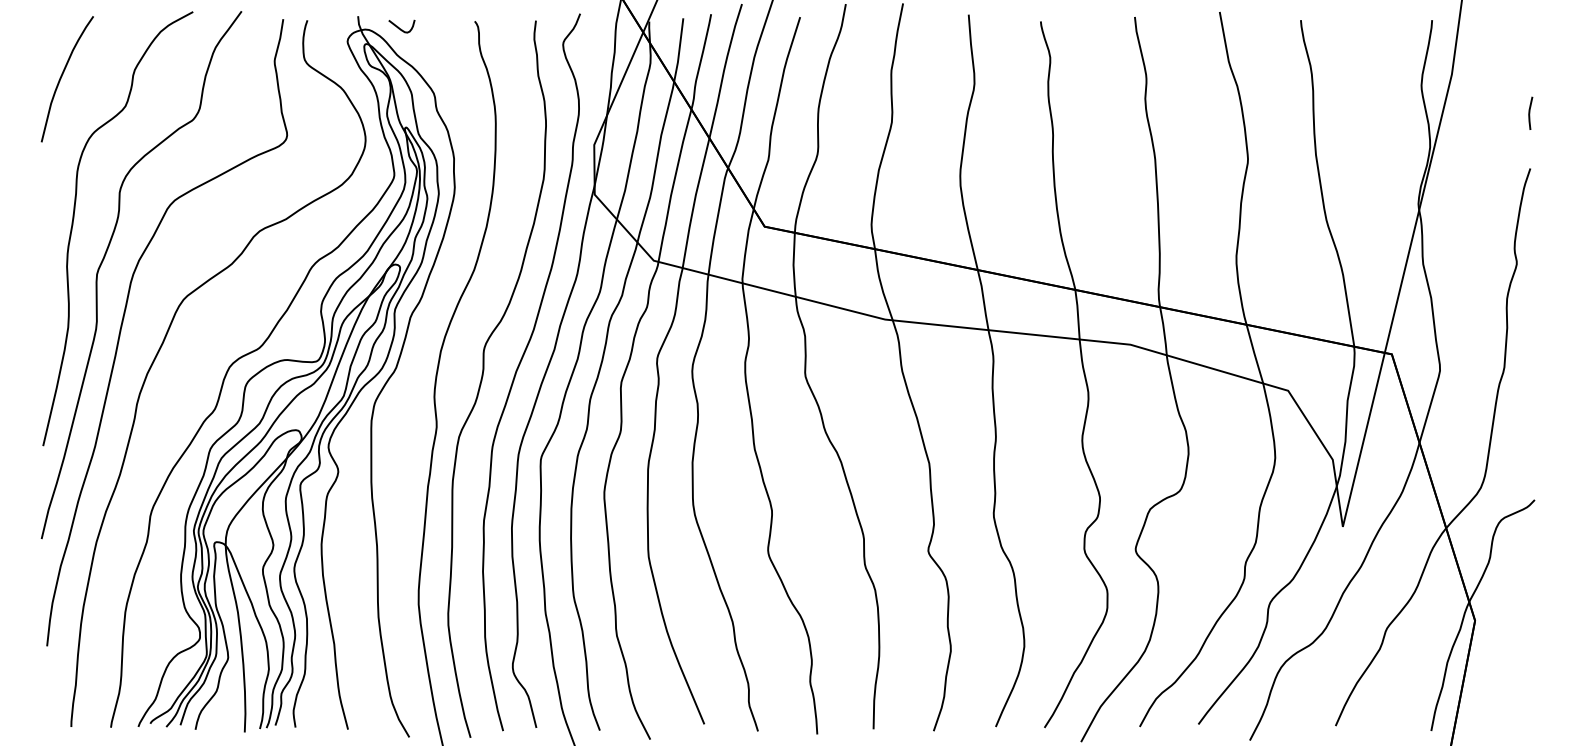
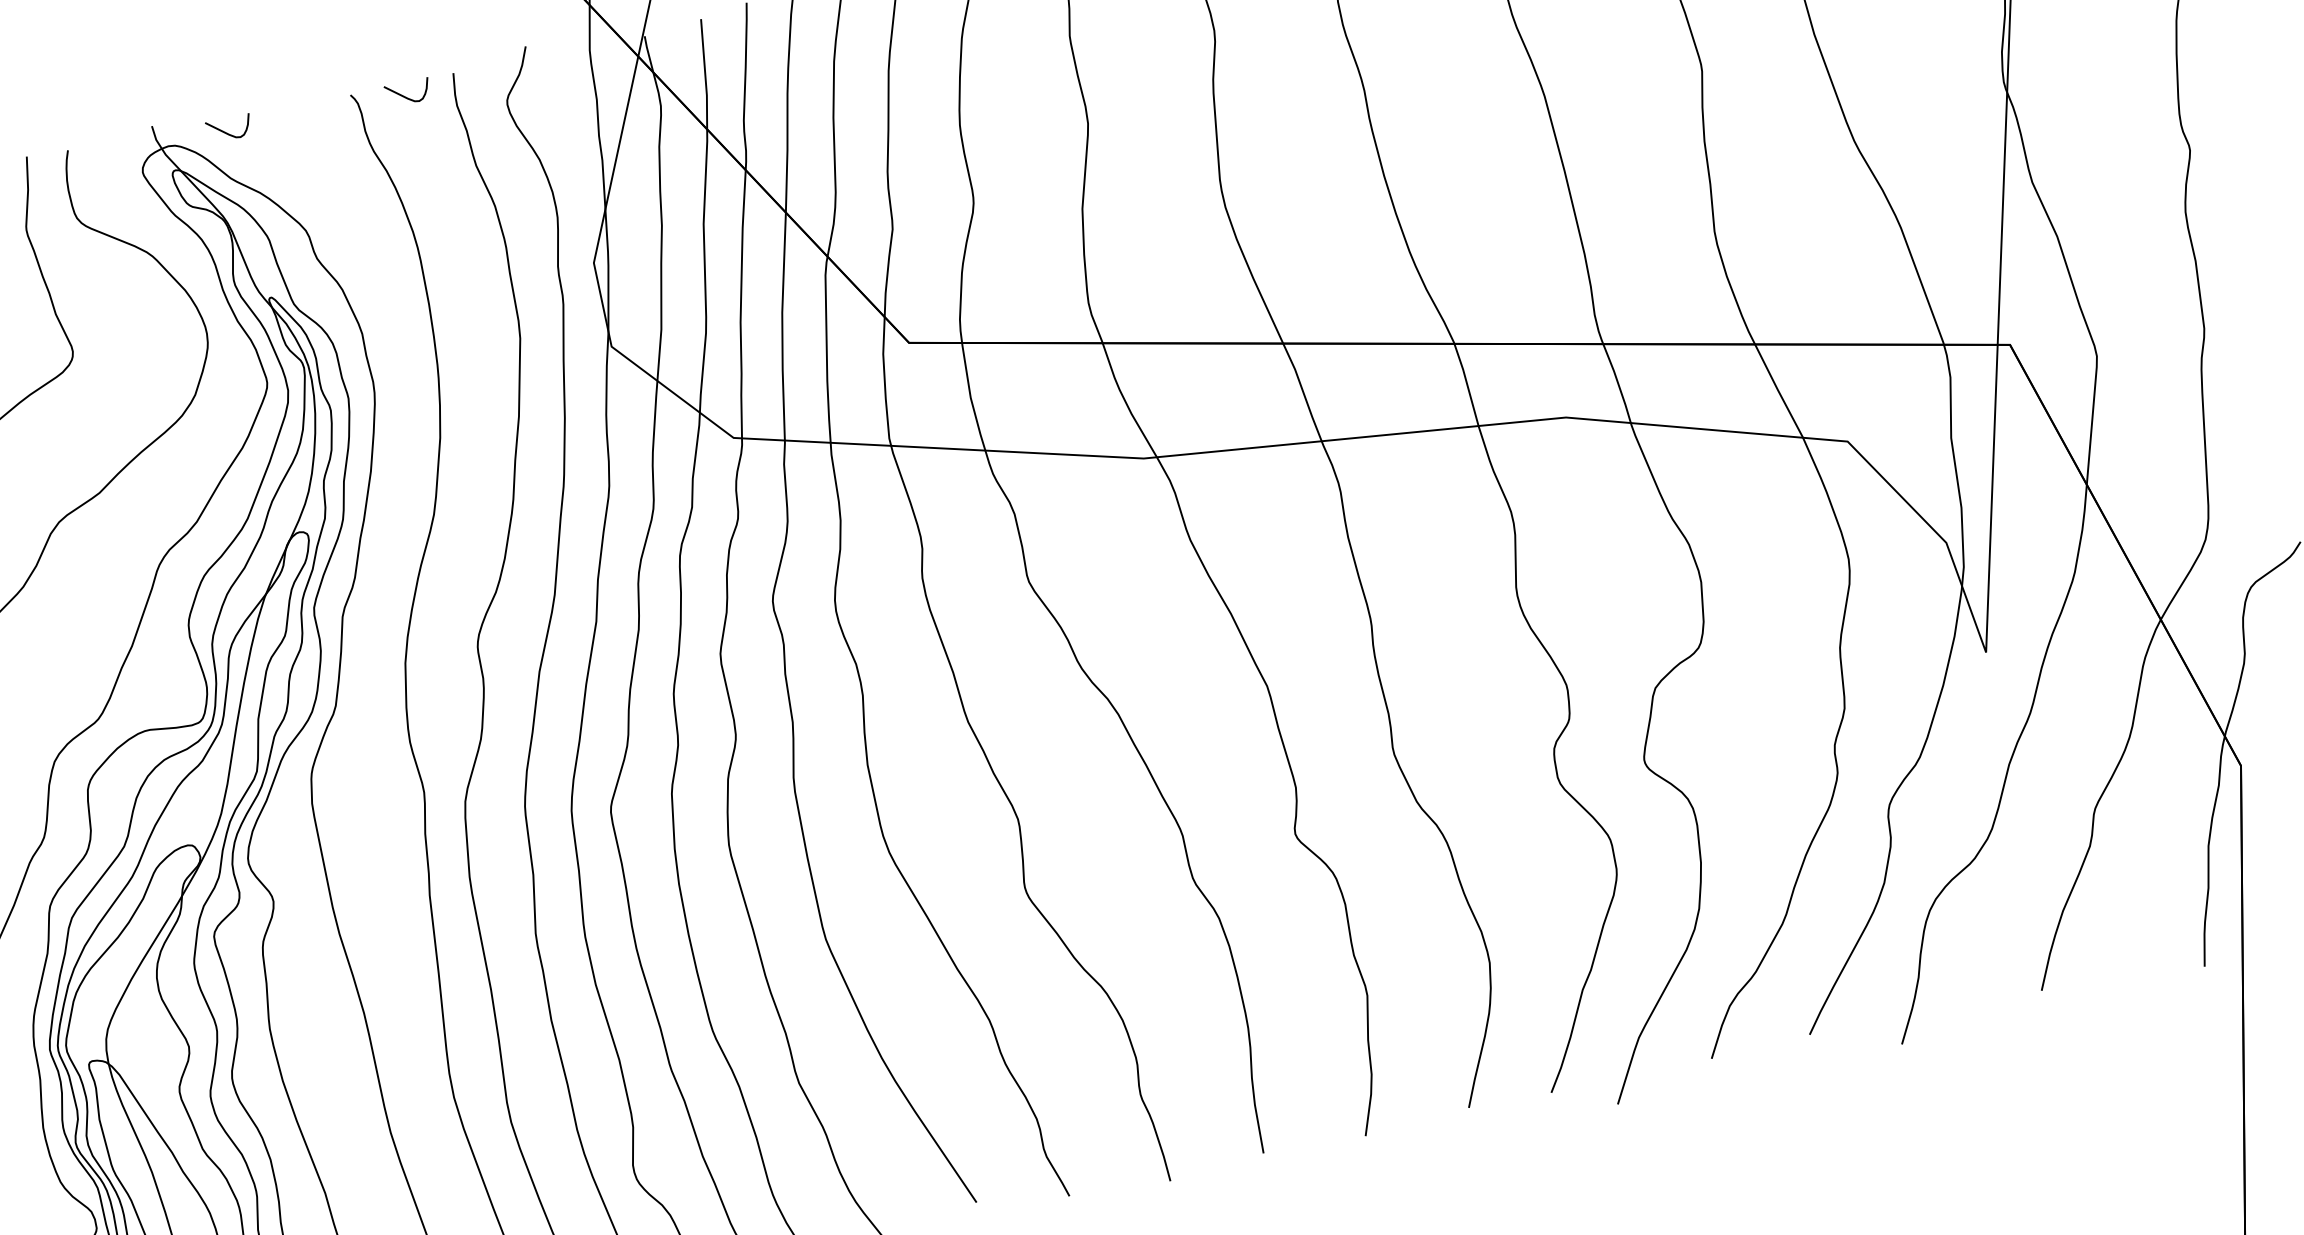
curve: (505, 27) -> (404, 95), added

